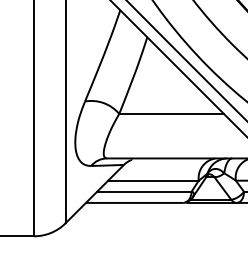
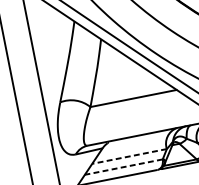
line: (152, 180) -> (128, 156), solid -> dashed
line: (143, 191) -> (123, 166), solid -> dashed

